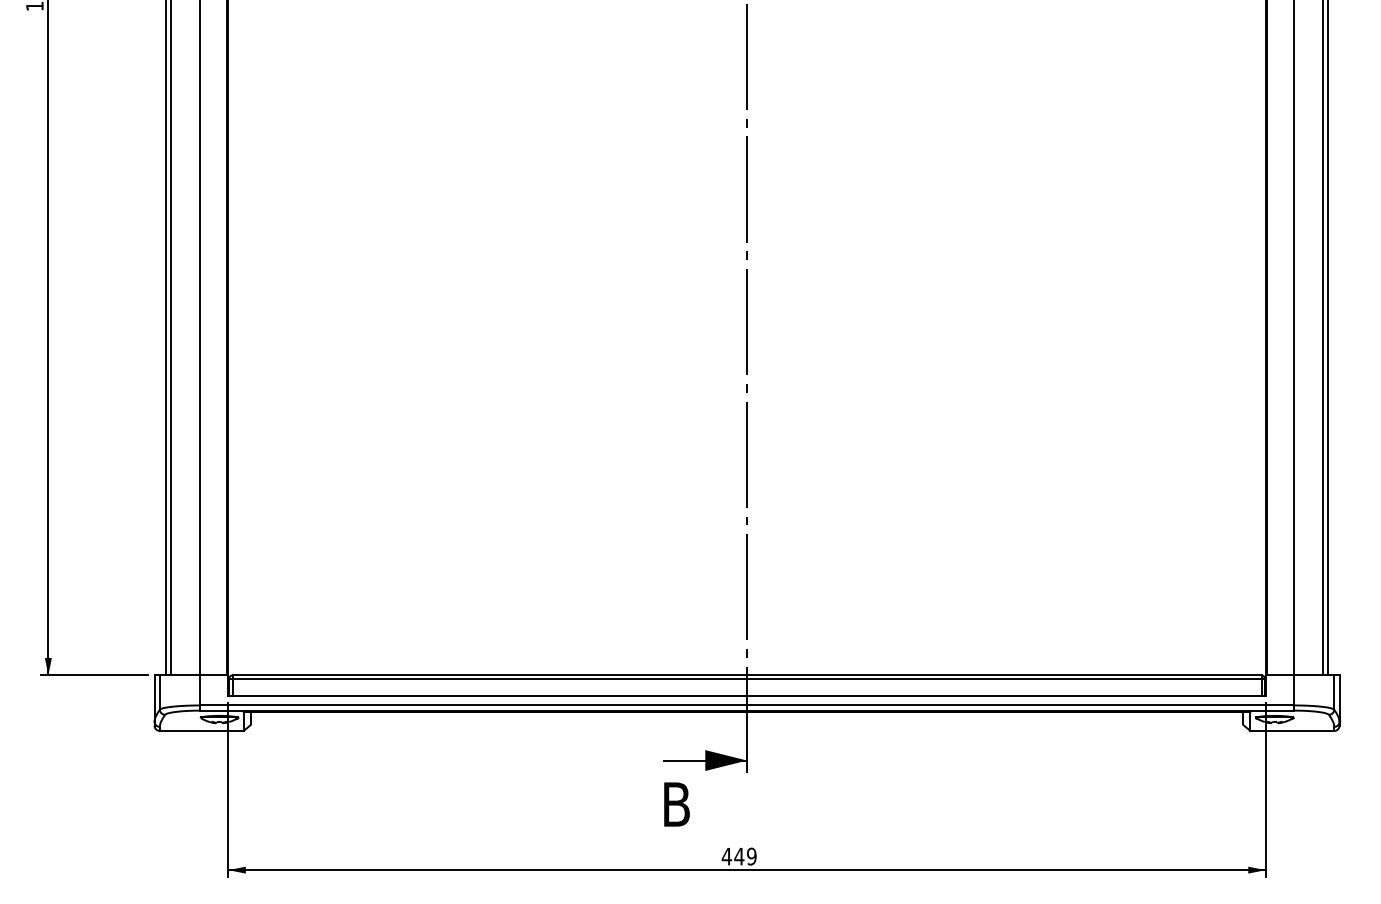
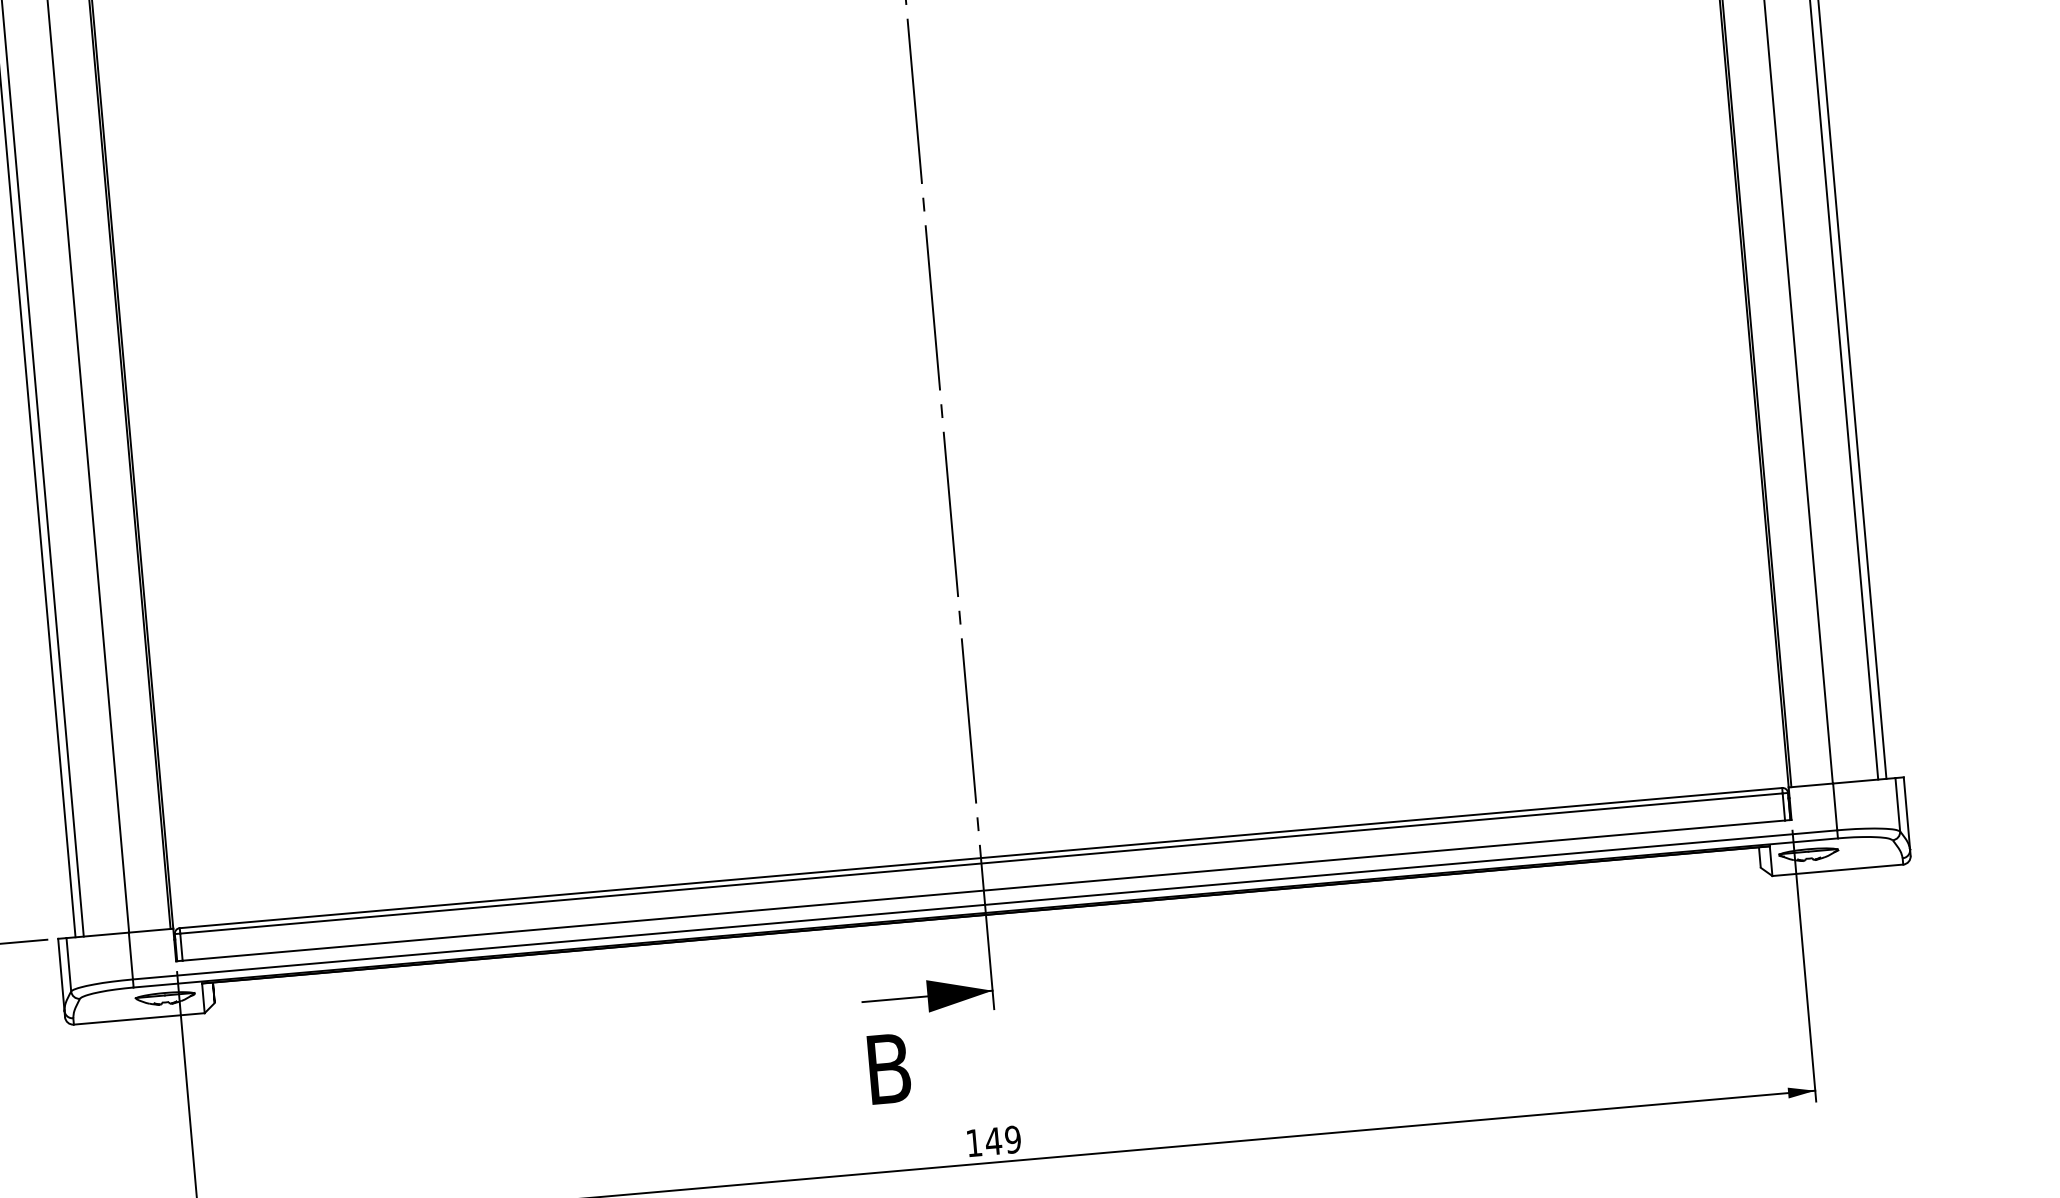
text: (726, 856) -> (973, 1142), 449 -> 149

